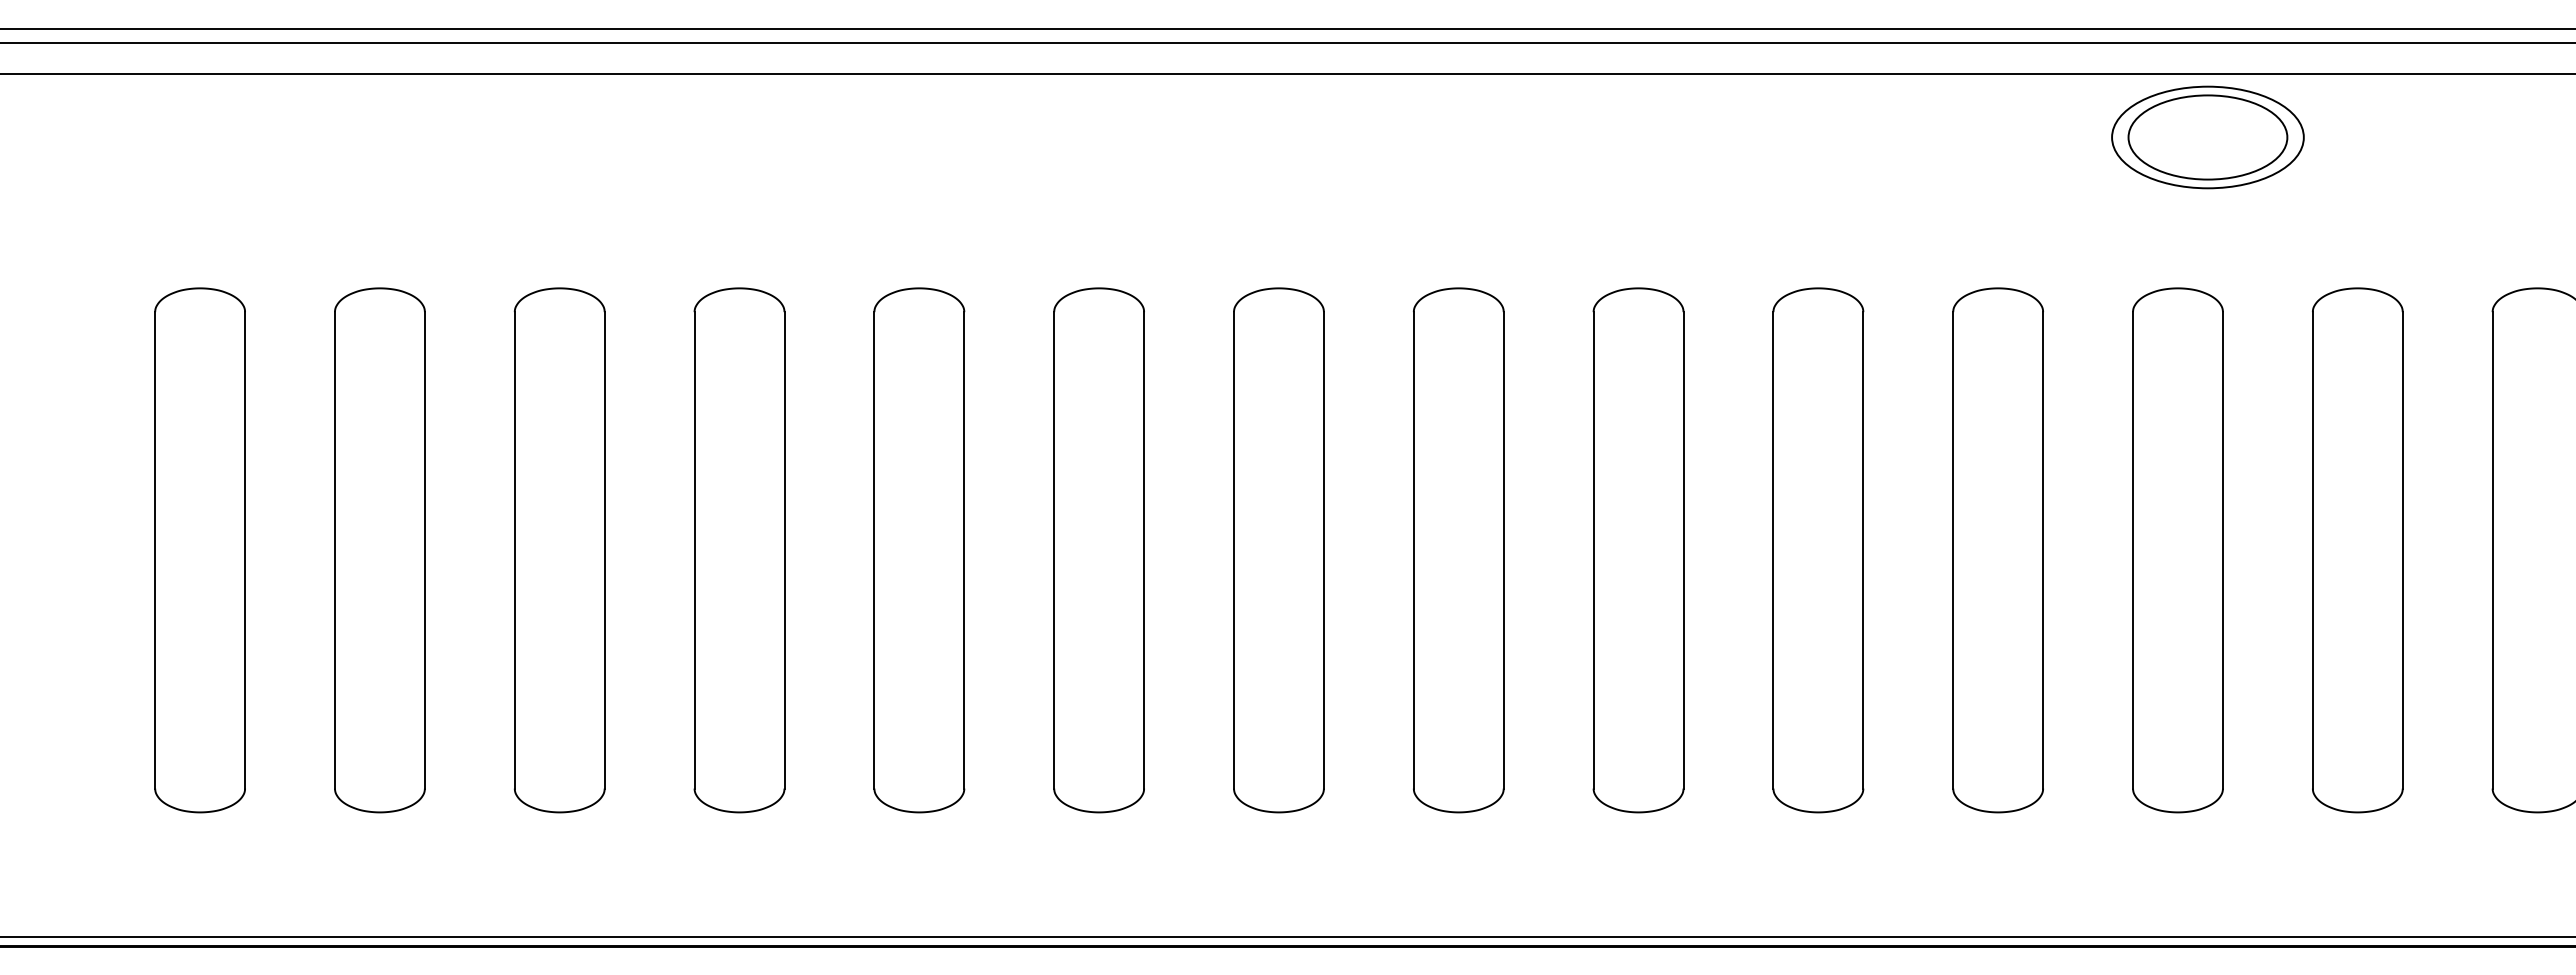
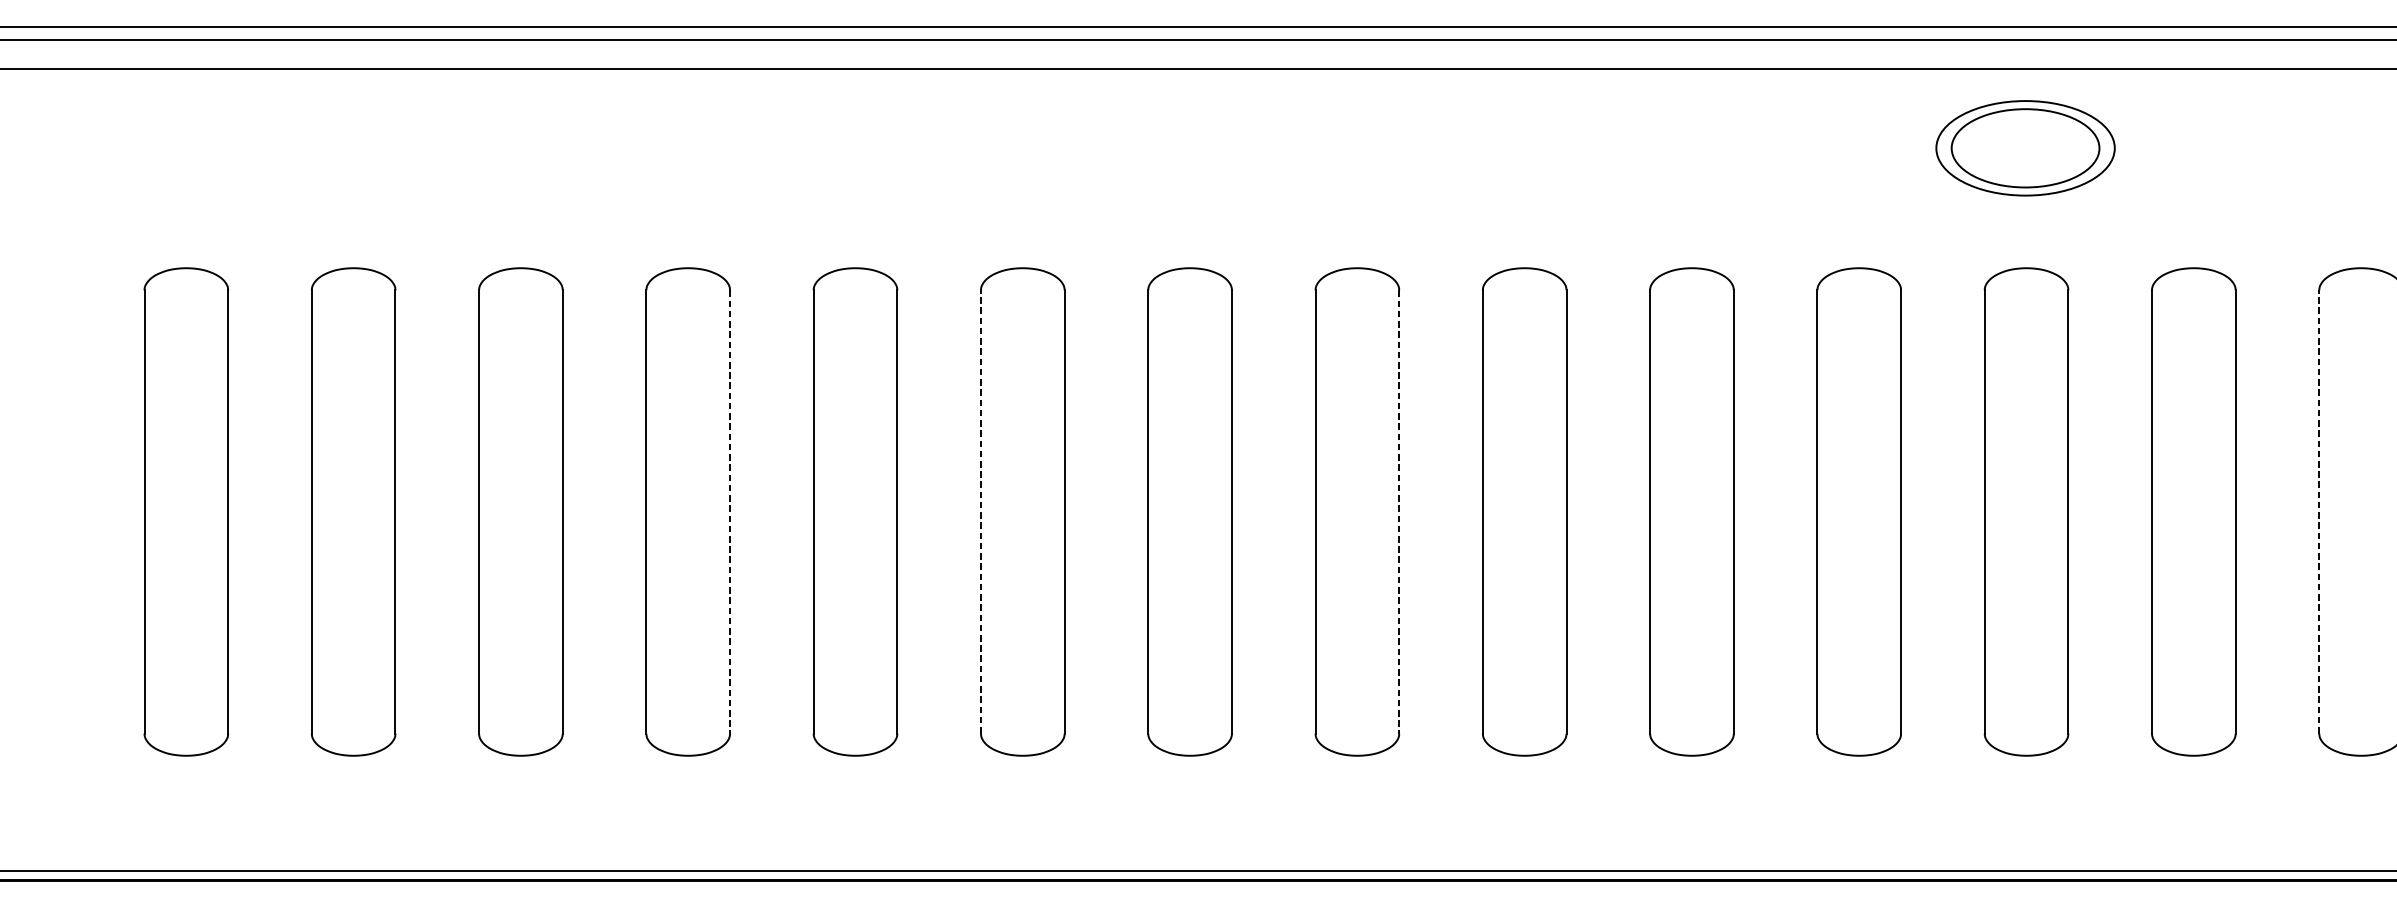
part: (2207, 137) -> (2025, 148), moved
line: (1054, 549) -> (981, 511), solid -> dashed
line: (2492, 549) -> (2319, 511), solid -> dashed
line: (784, 550) -> (730, 512), solid -> dashed
line: (1503, 550) -> (1399, 512), solid -> dashed

